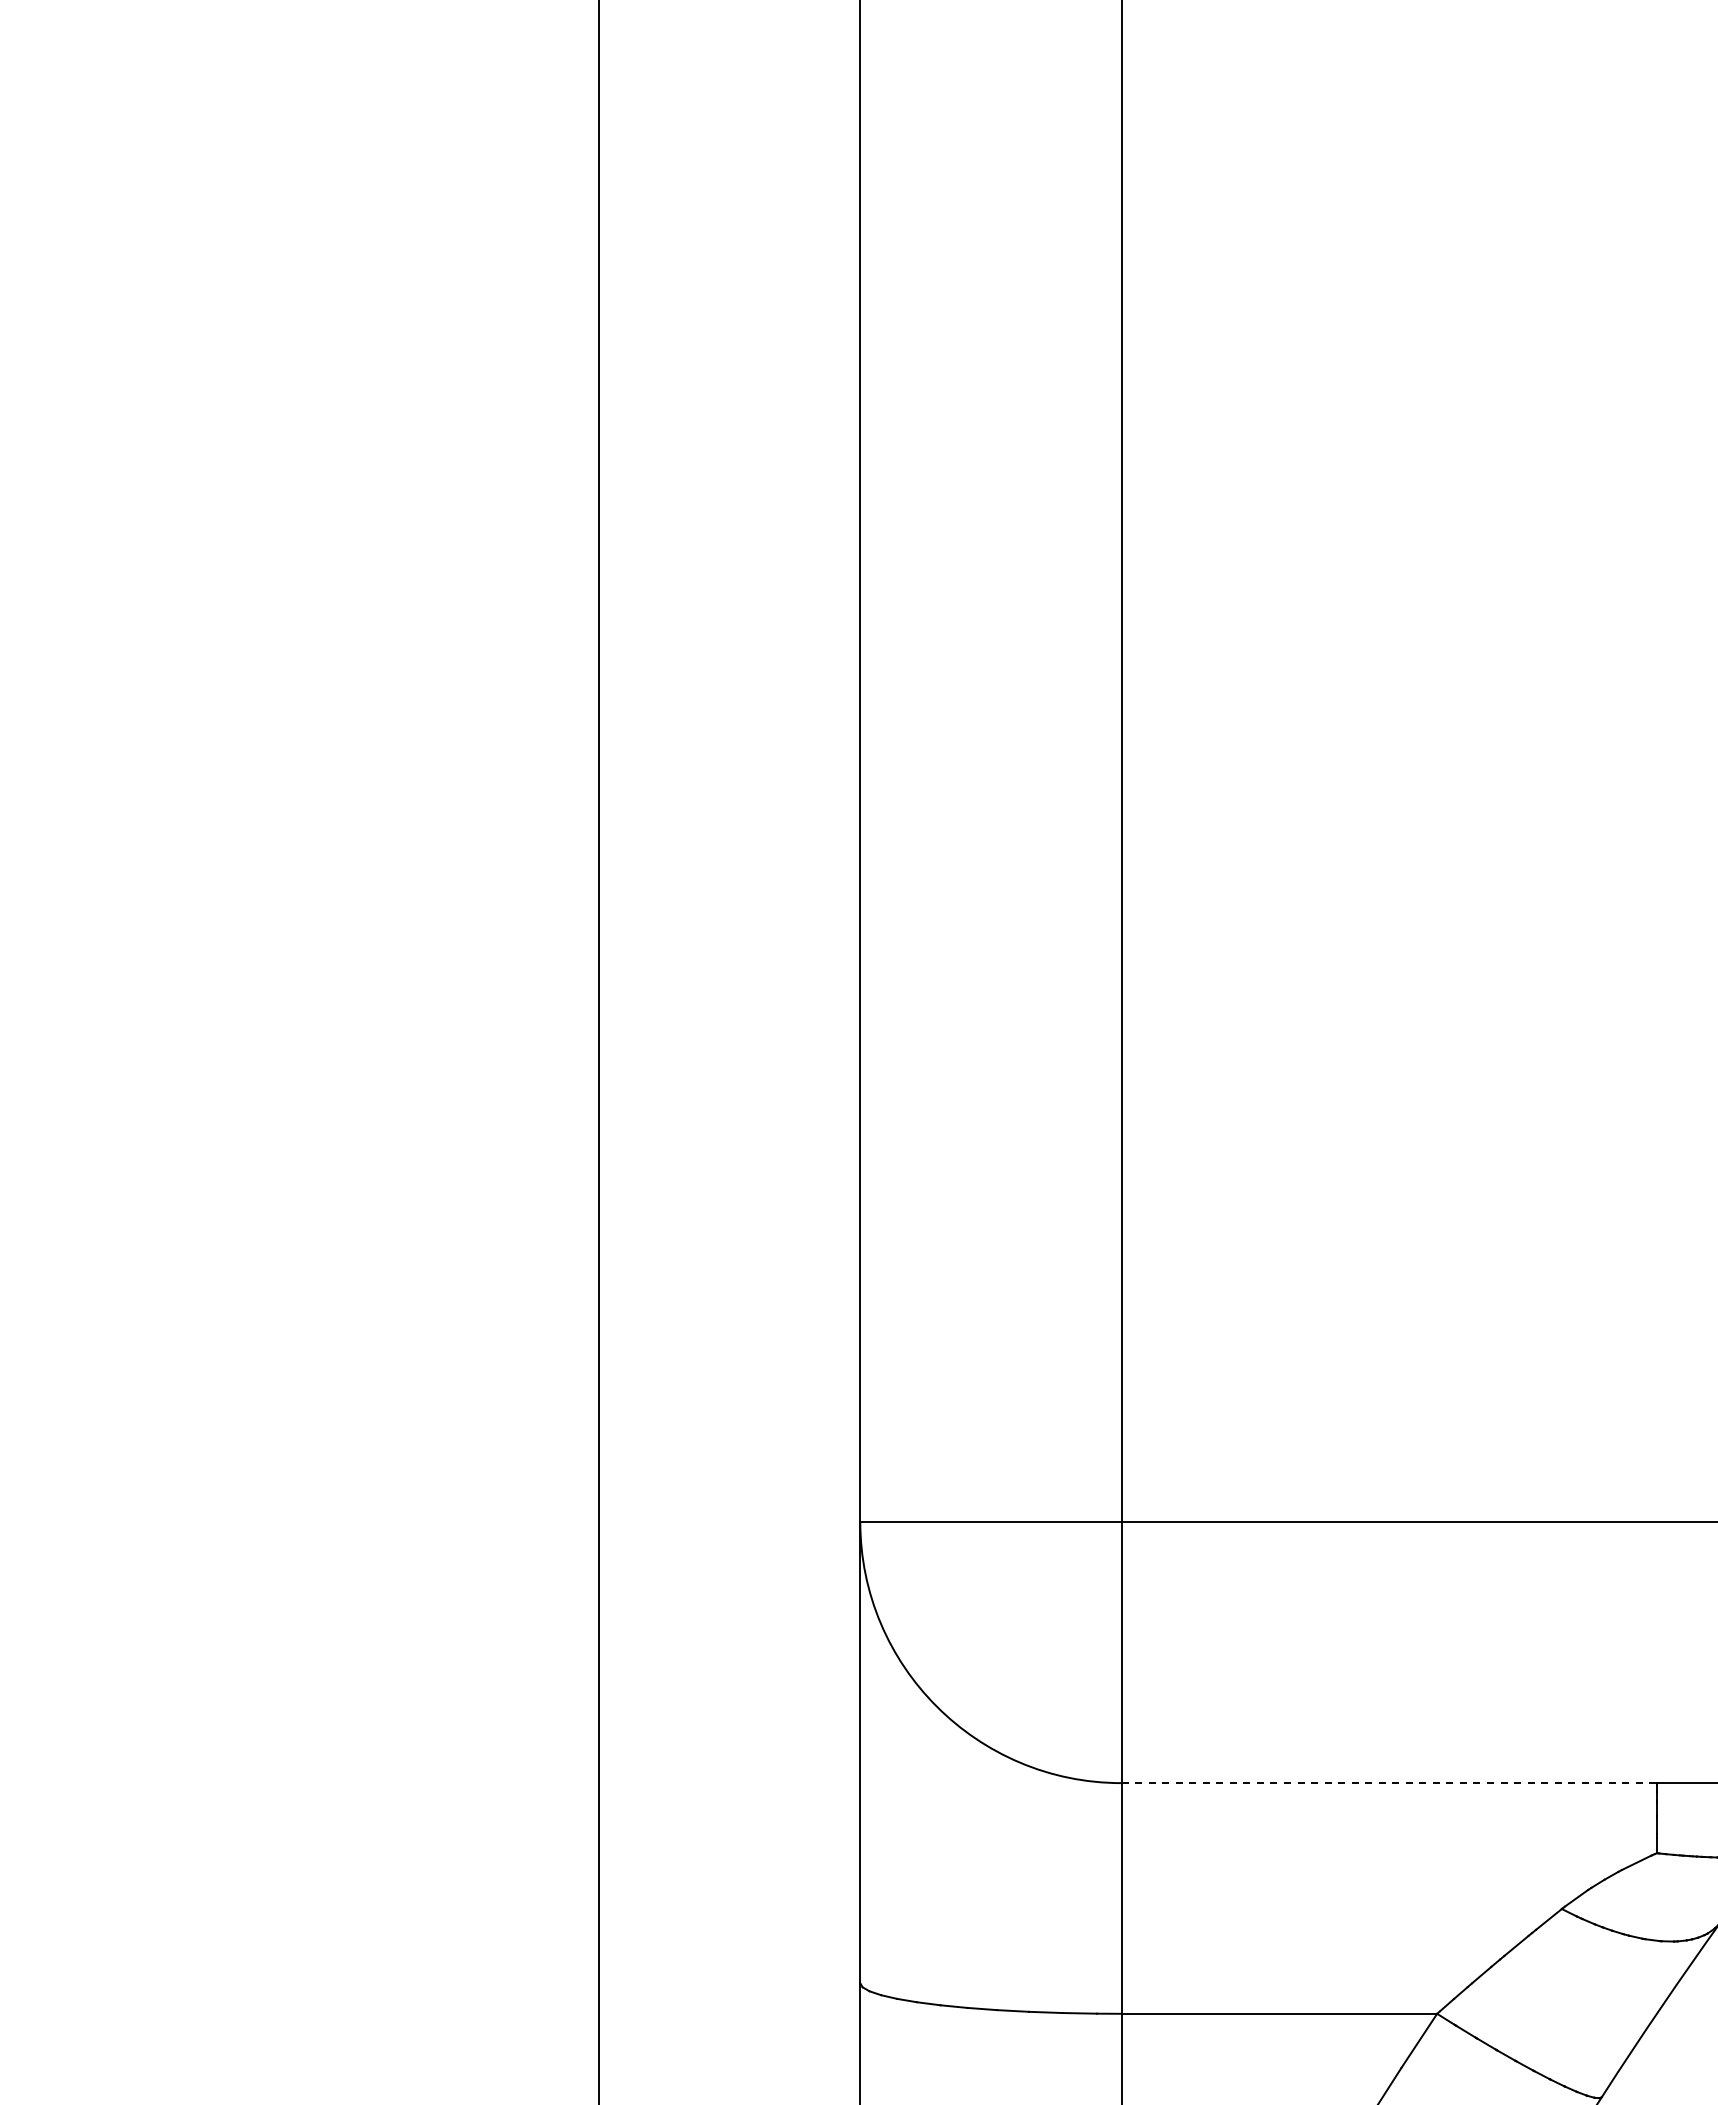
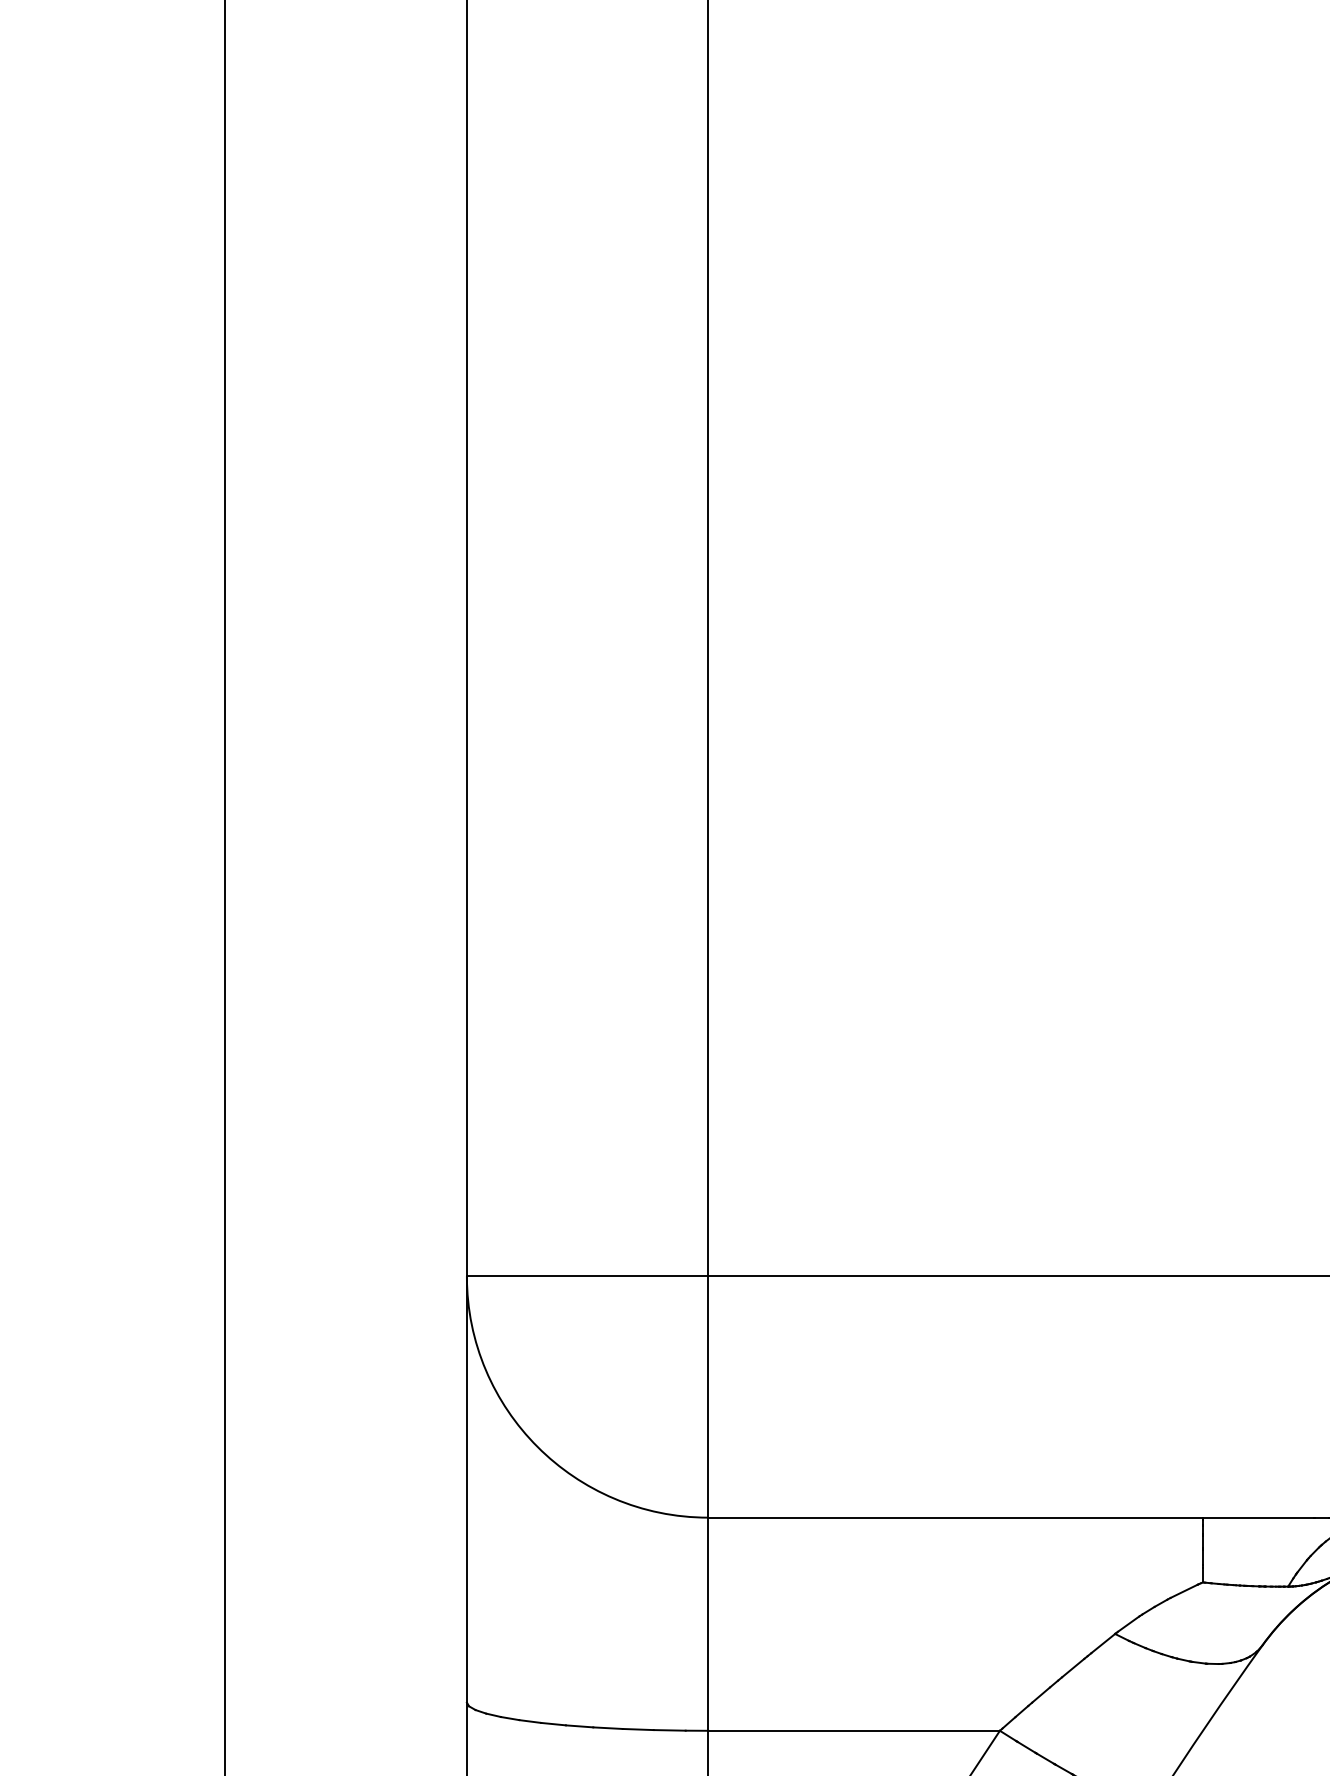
line: (1389, 1783) -> (955, 1517), dashed -> solid

